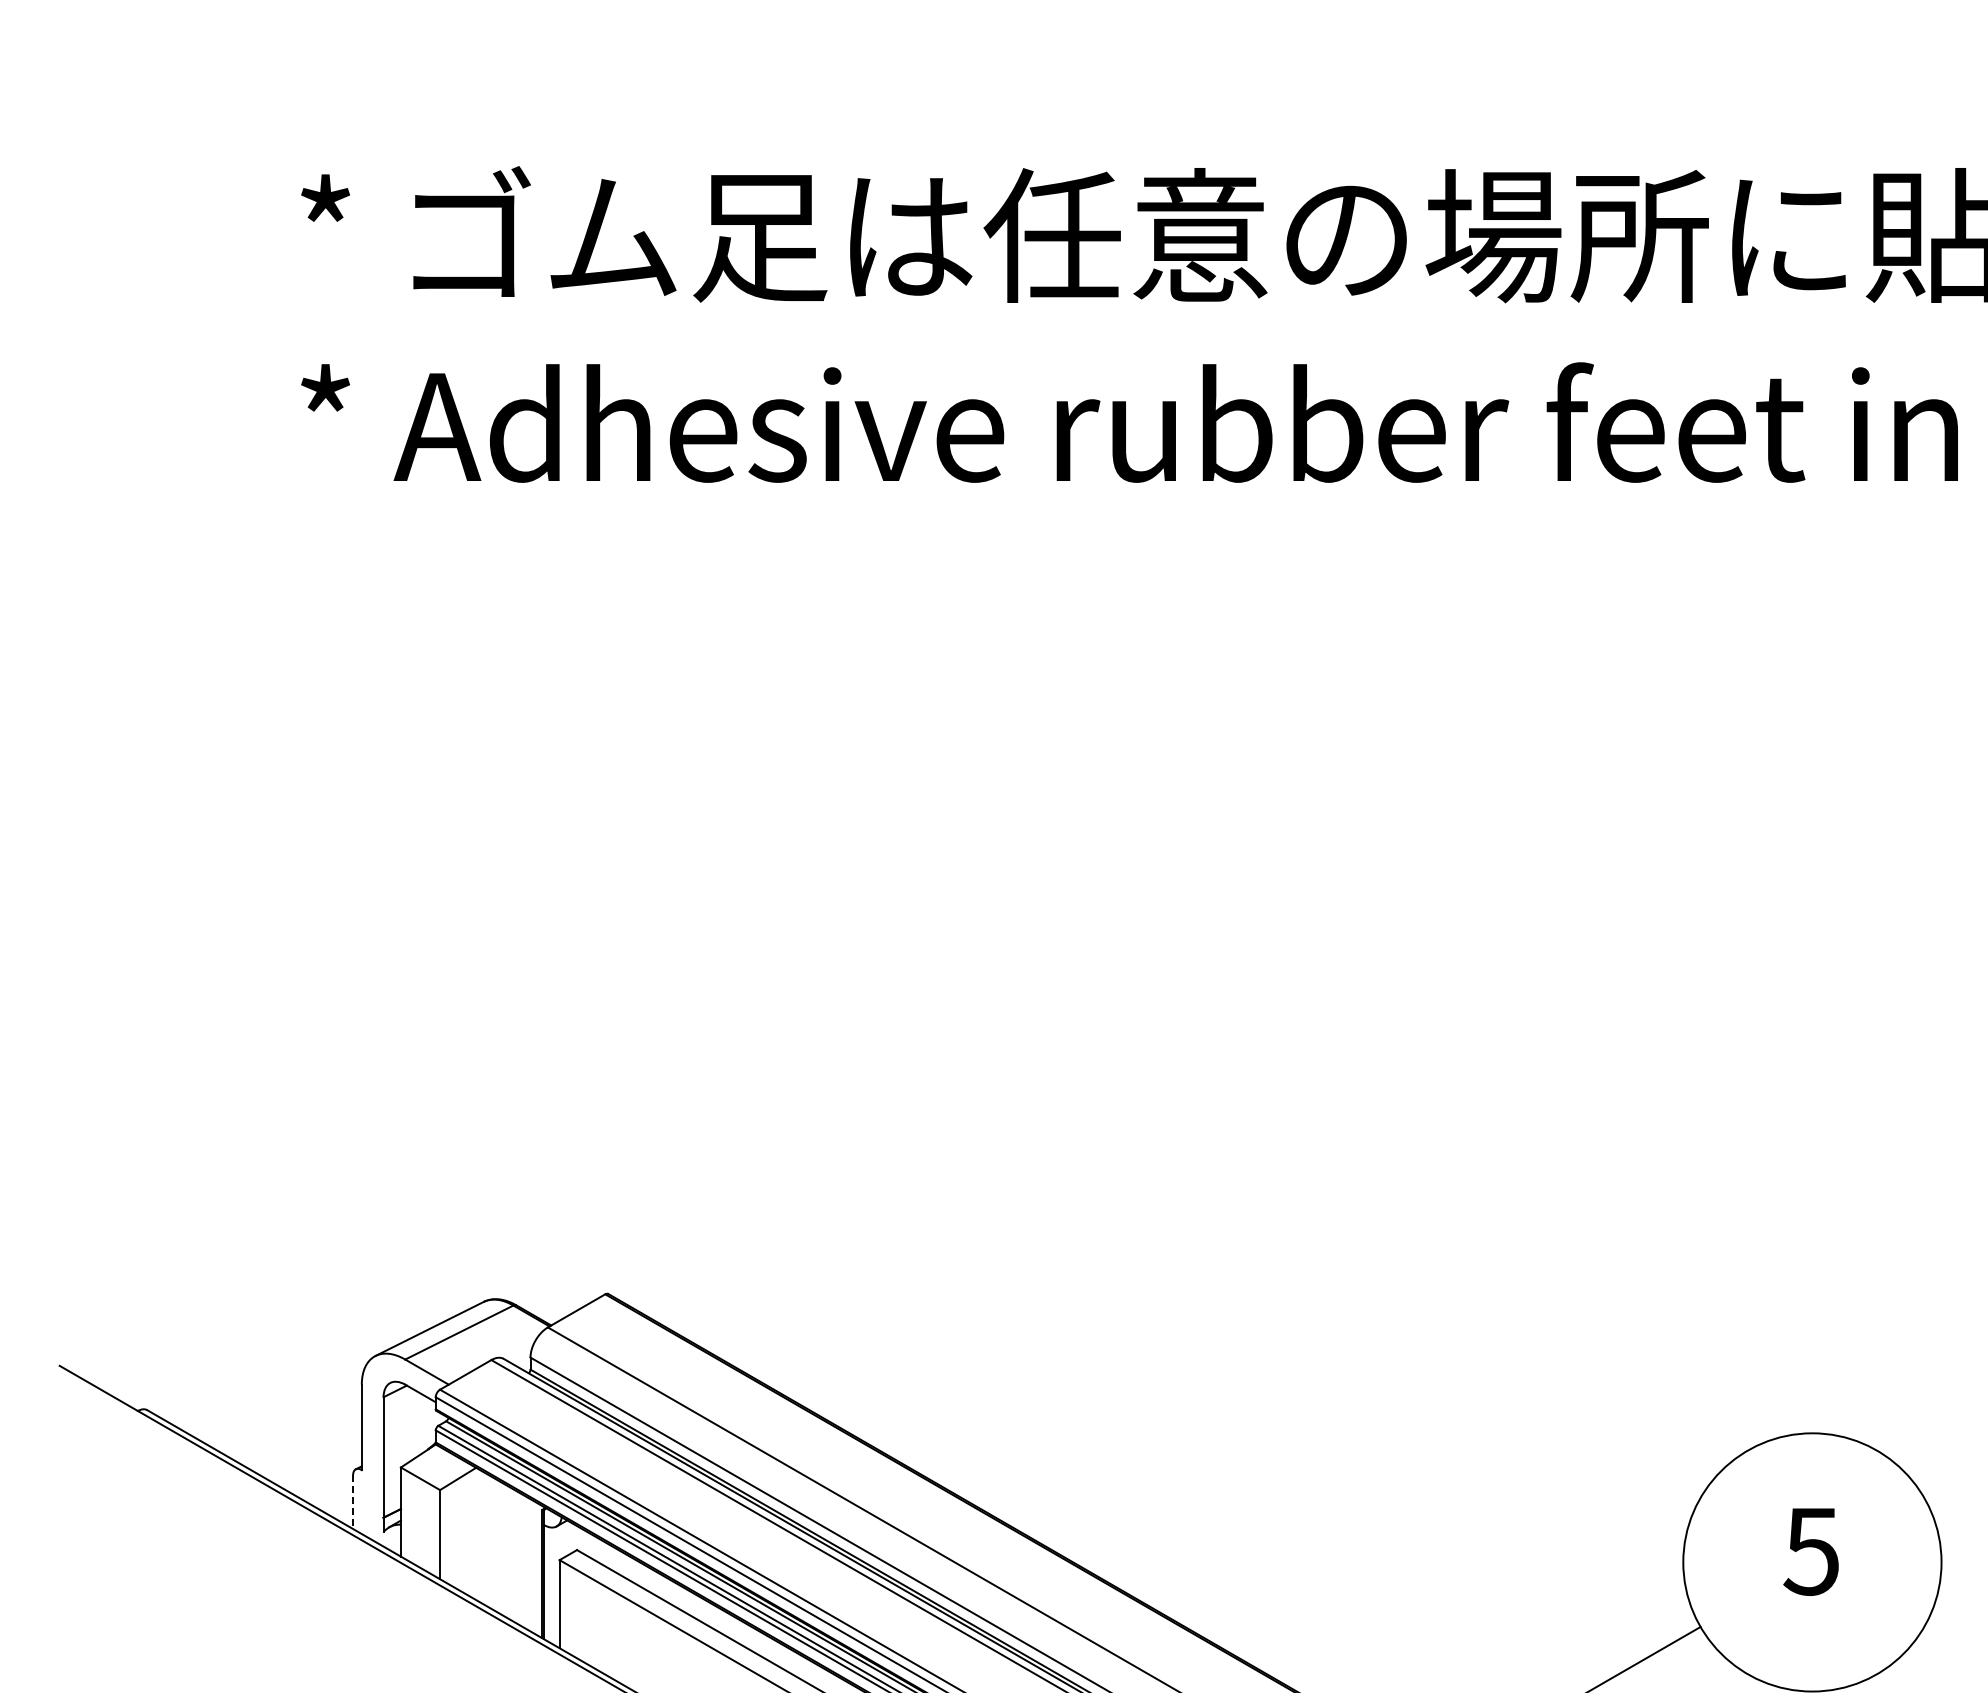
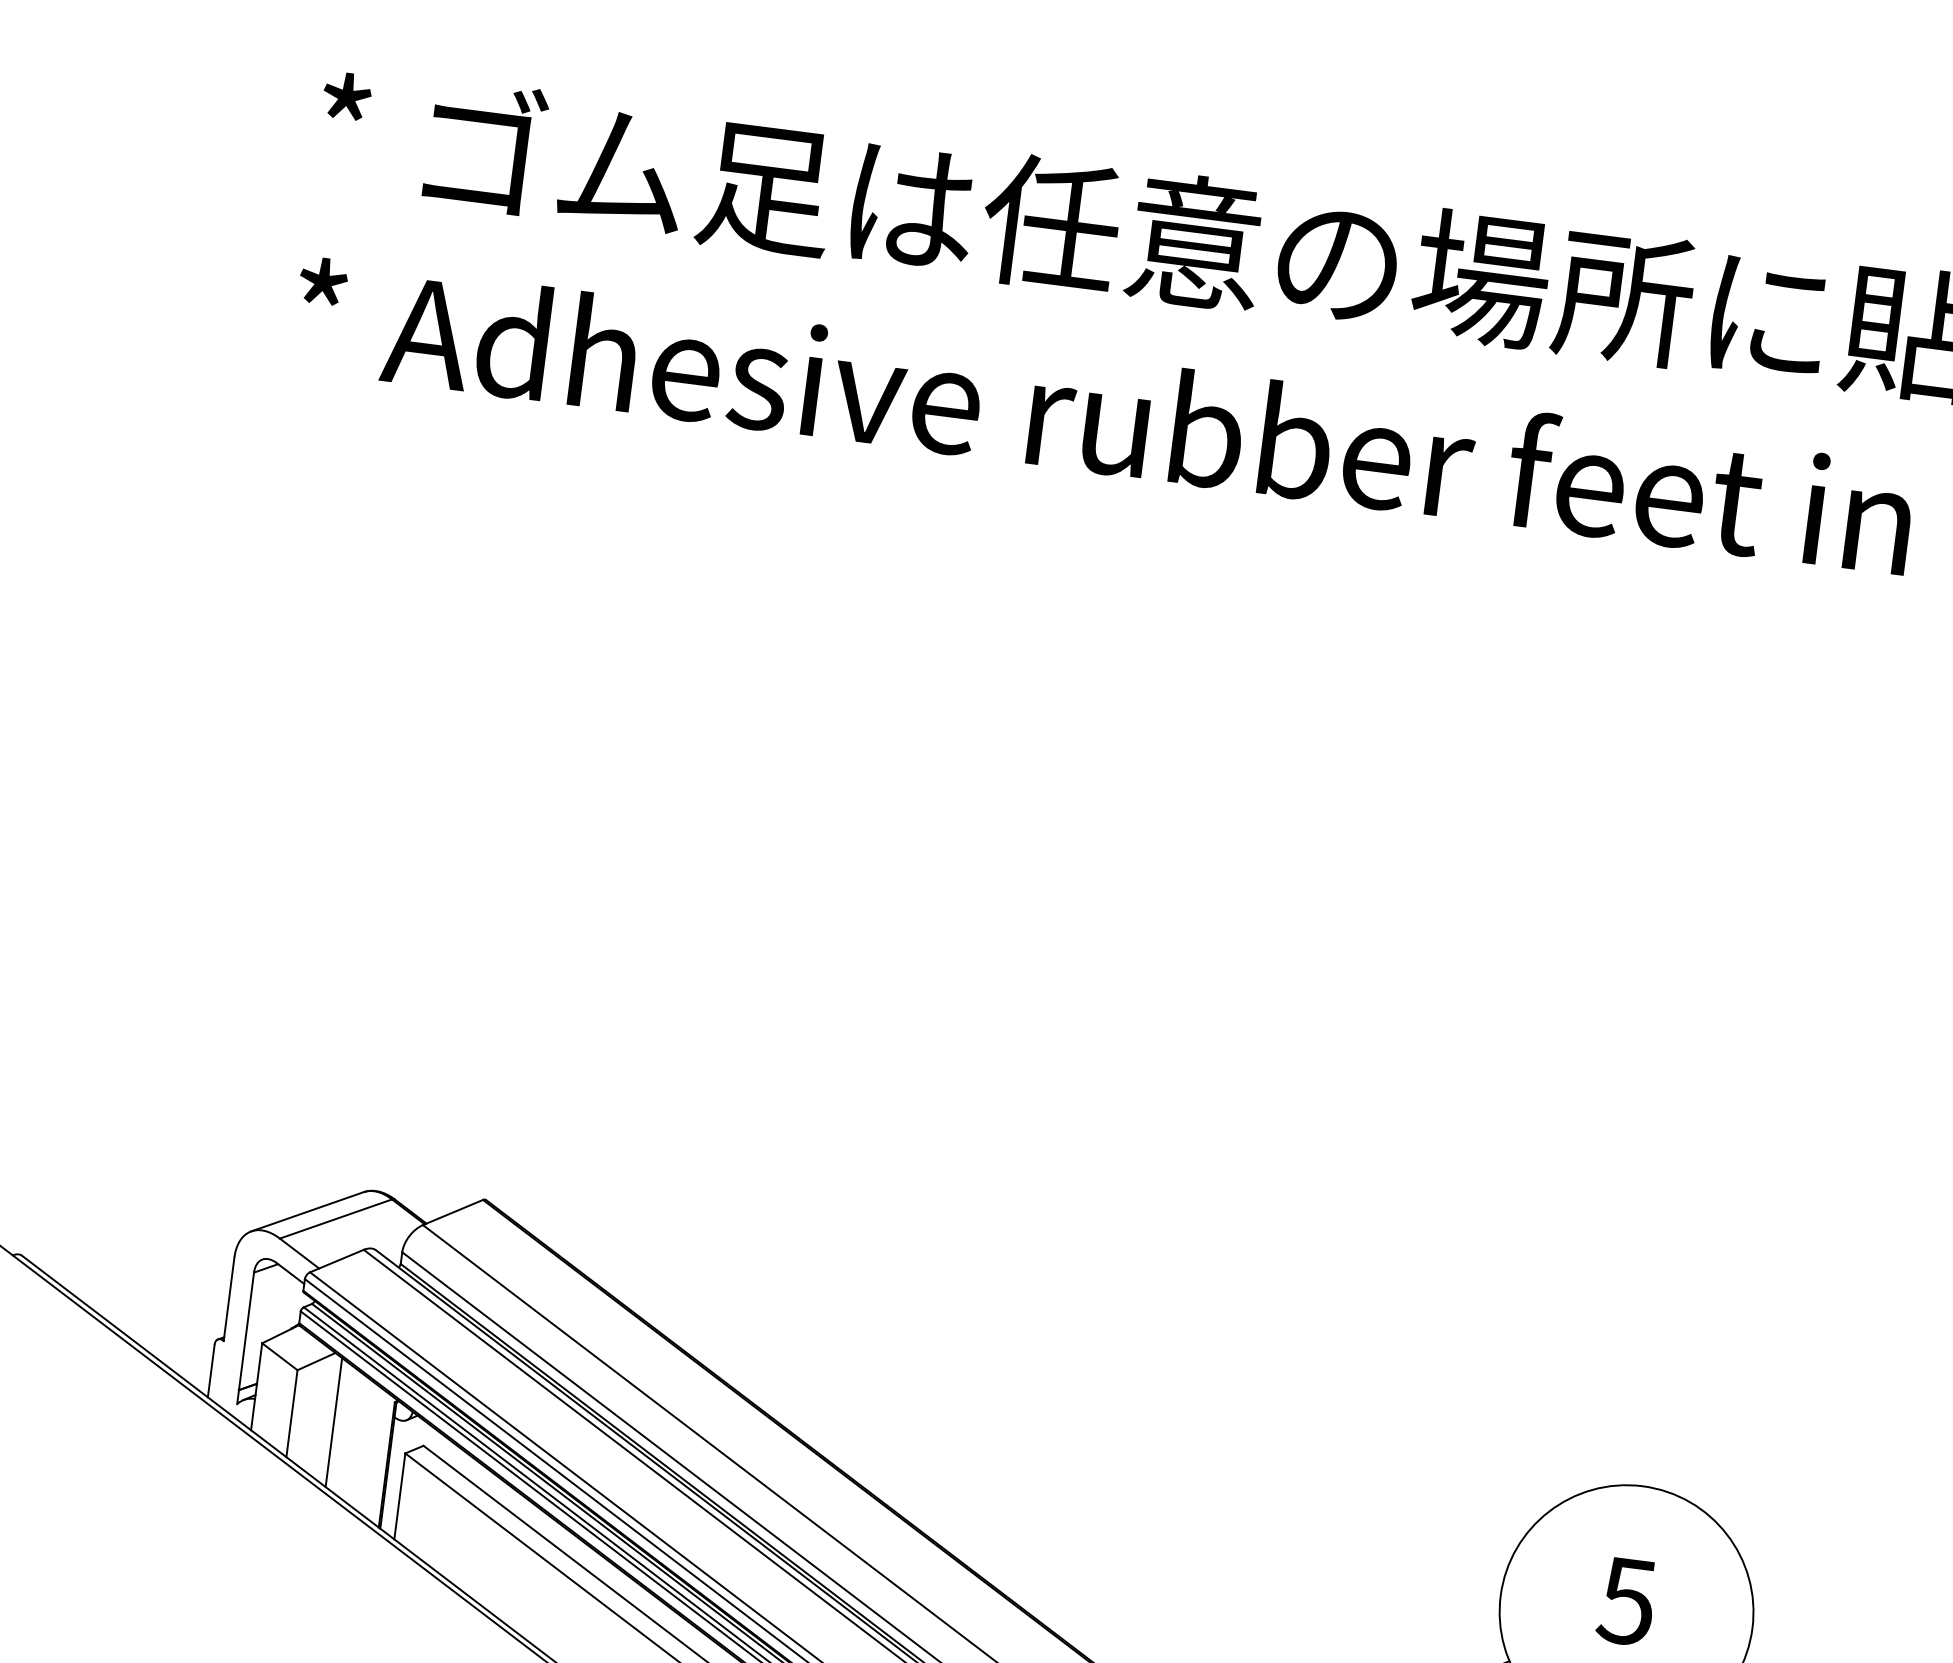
line: (353, 1502) -> (211, 1371), dashed -> solid
line: (483, 1538) -> (333, 1422), added

